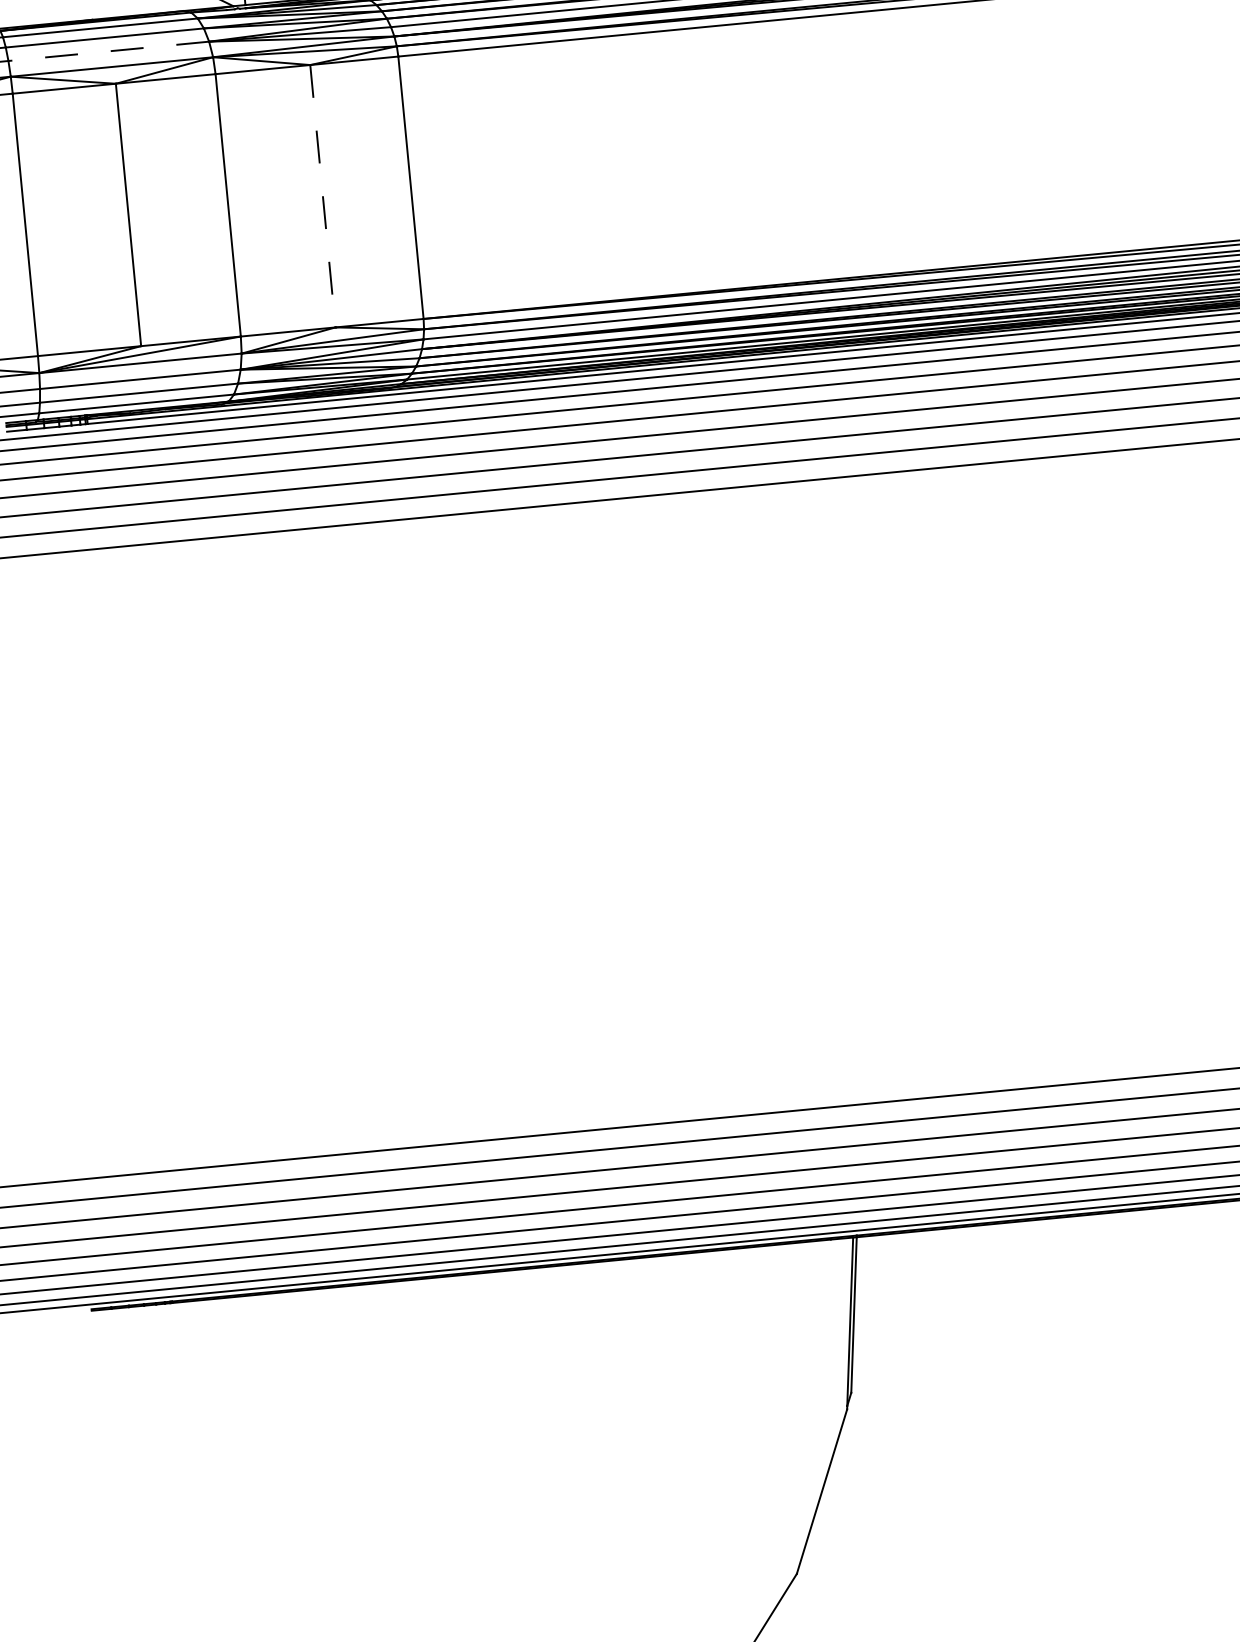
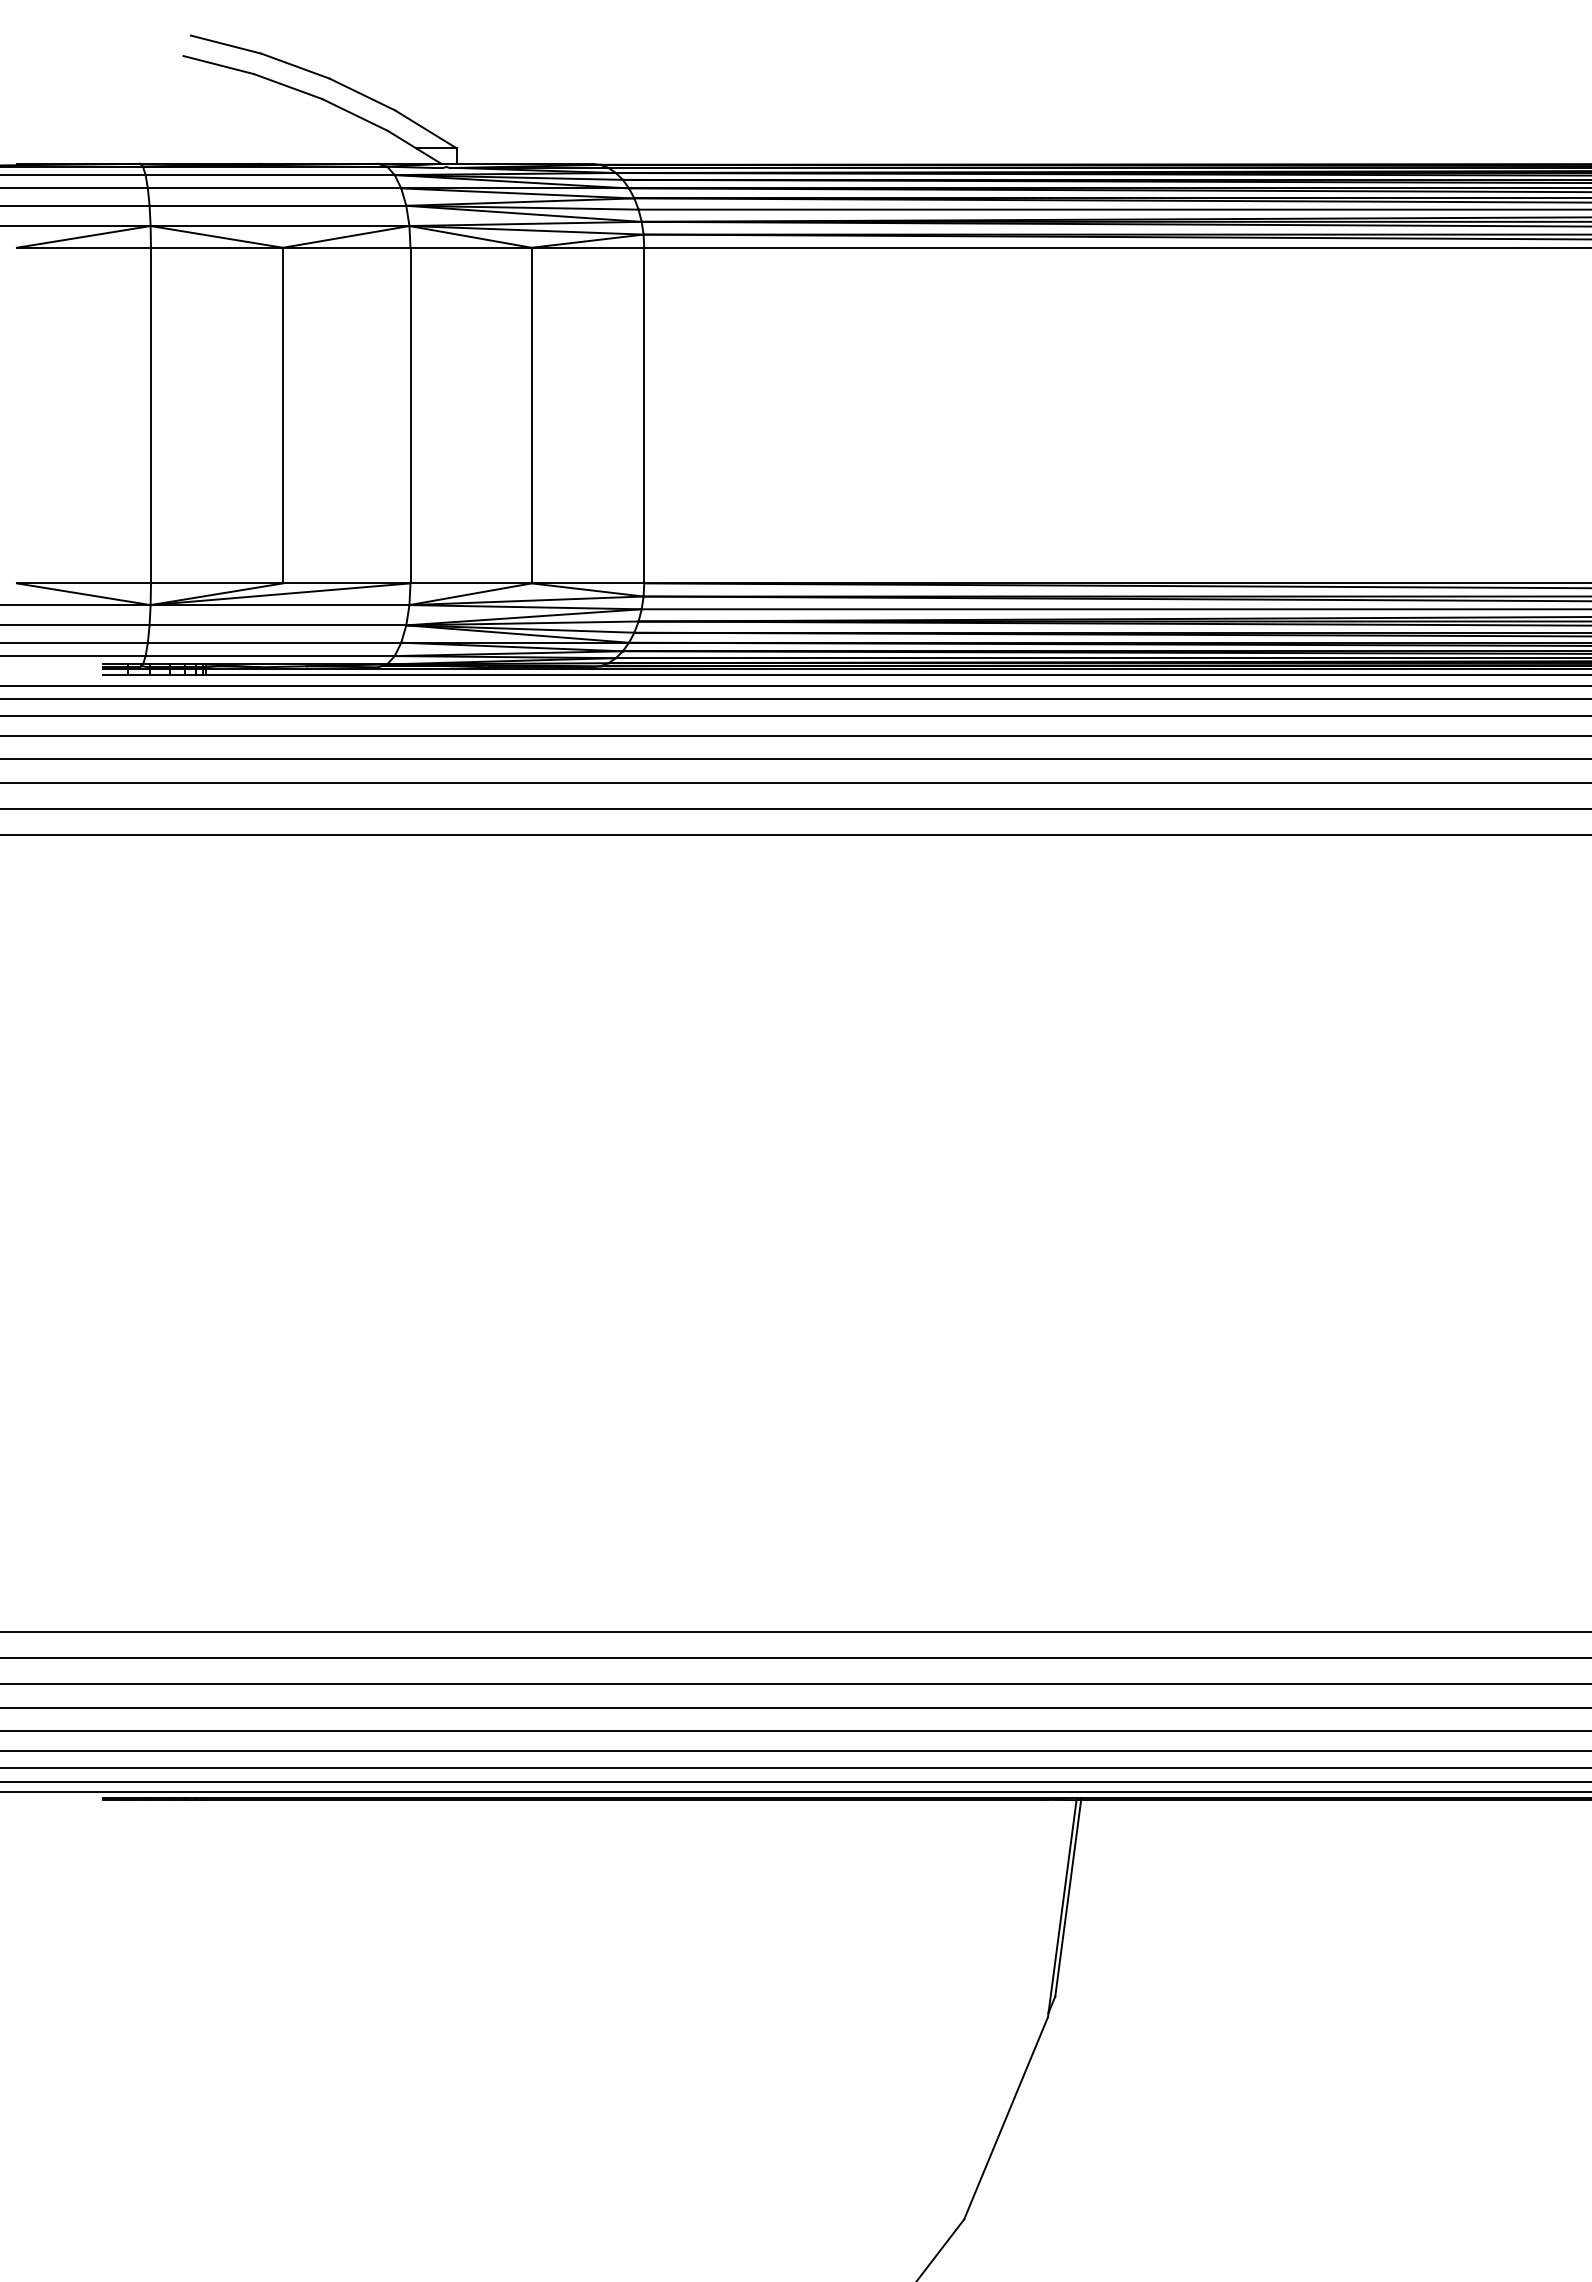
line: (108, 51) -> (277, 205), dashed -> solid
line: (322, 196) -> (531, 415), dashed -> solid

